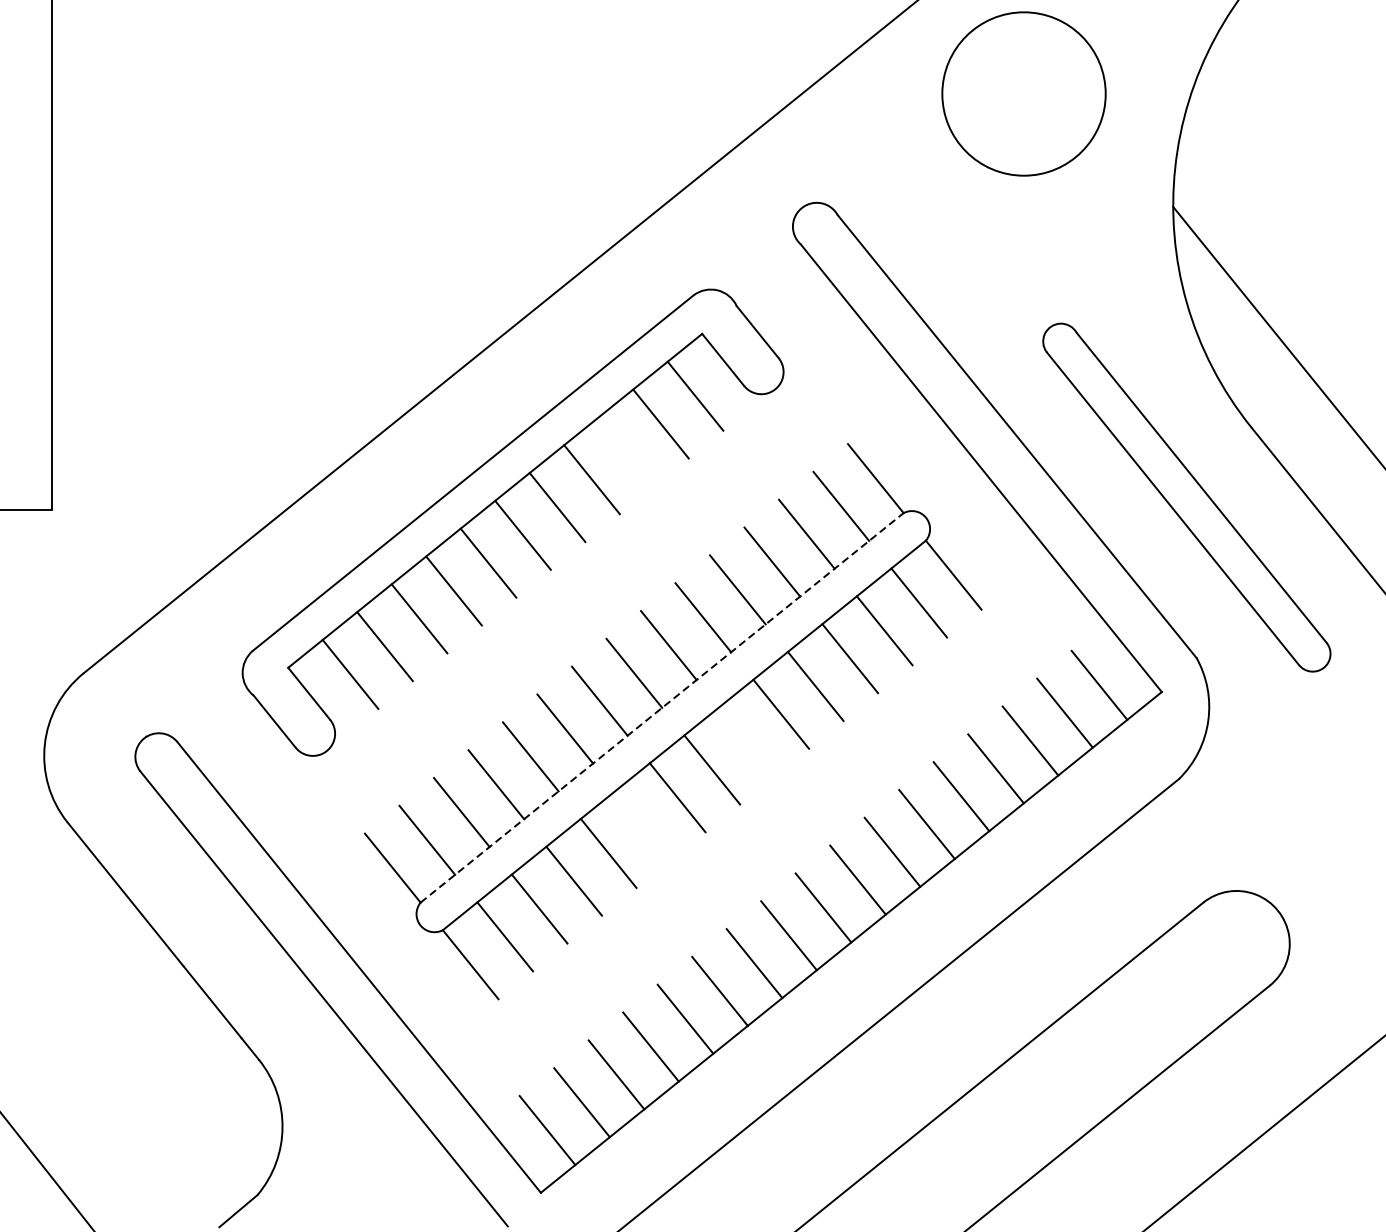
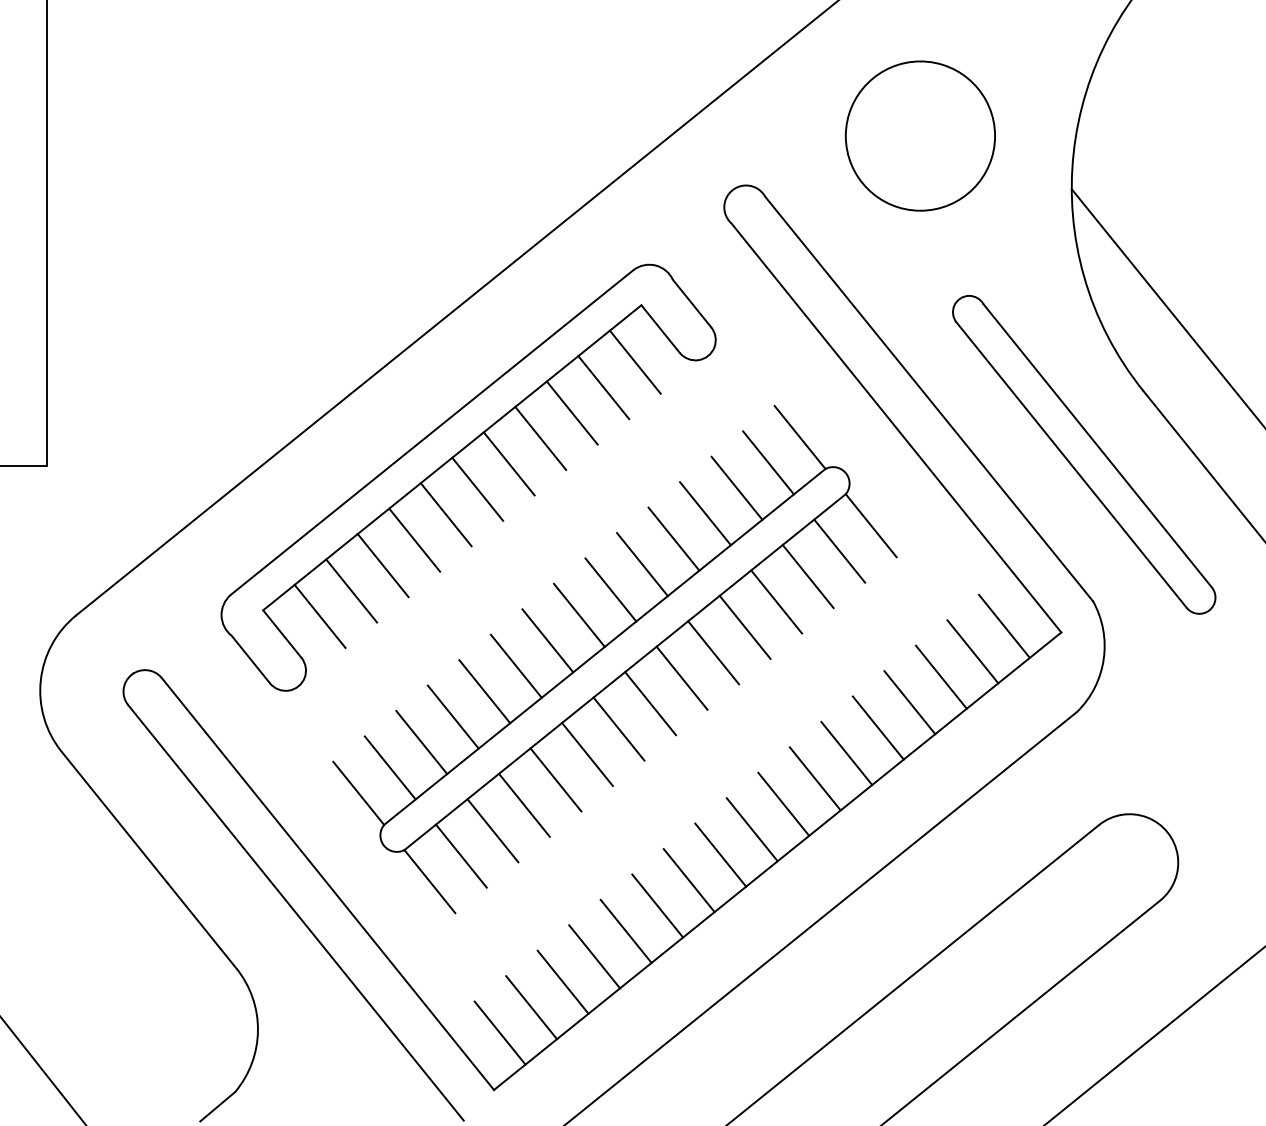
circle: (1022, 93) -> (919, 135), moved
line: (625, 451) -> (571, 412), added
line: (662, 707) -> (605, 646), dashed -> solid
line: (746, 741) -> (681, 677), added
line: (643, 825) -> (587, 754), added

